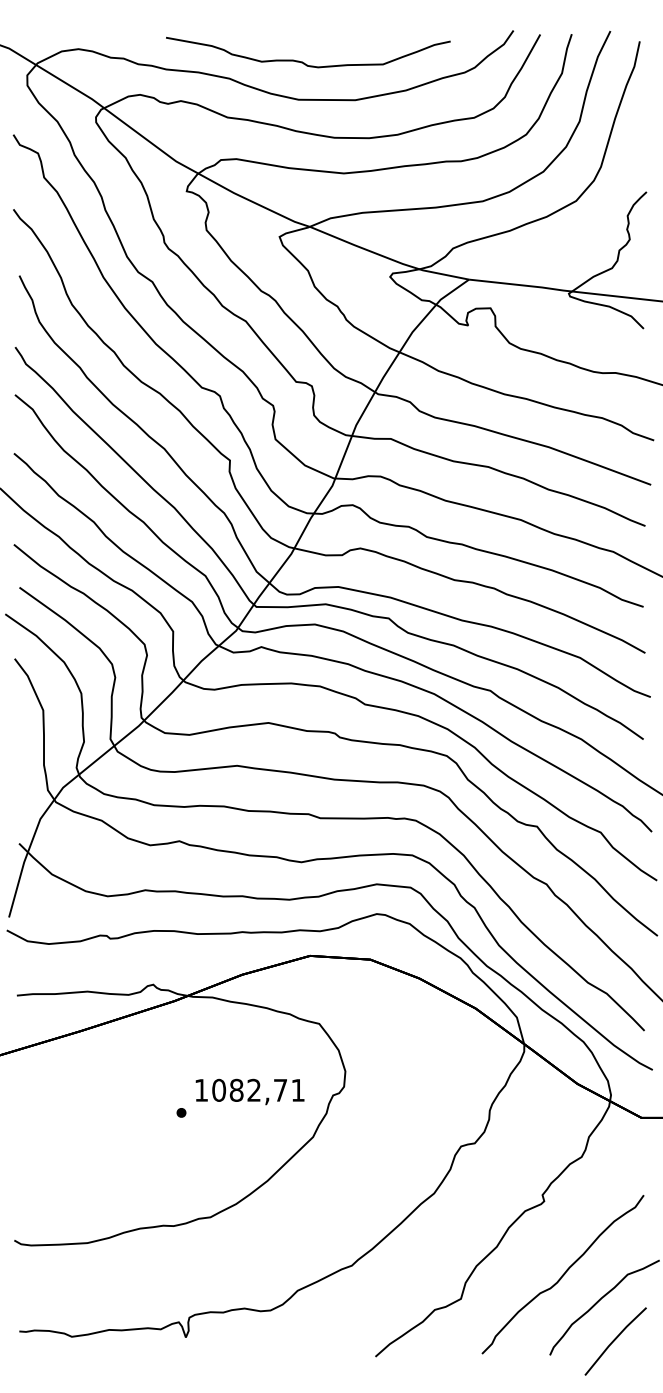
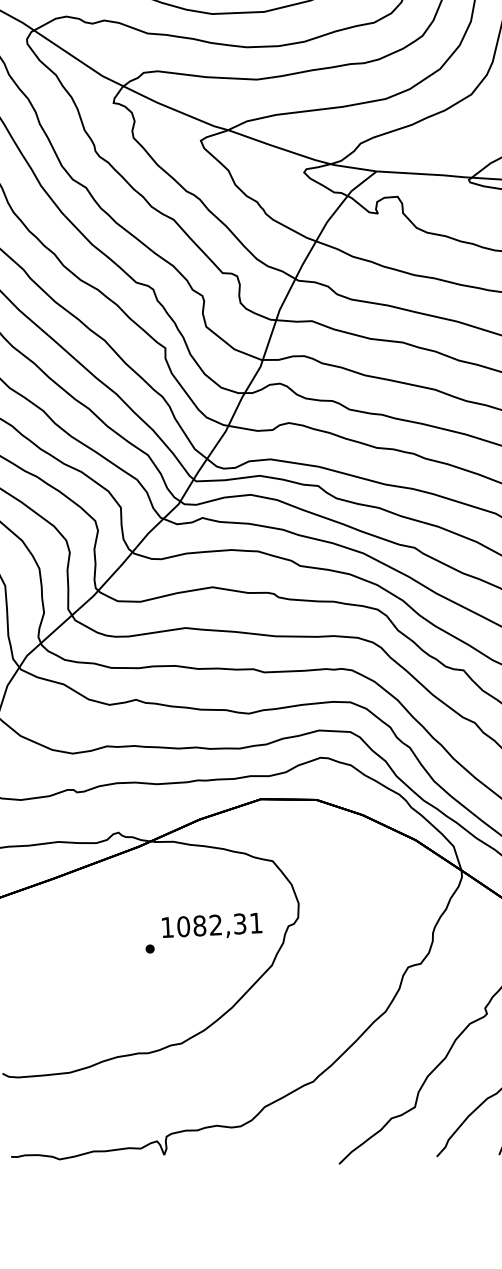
text: (280, 1089) -> (239, 923), 1082,71 -> 1082,31

